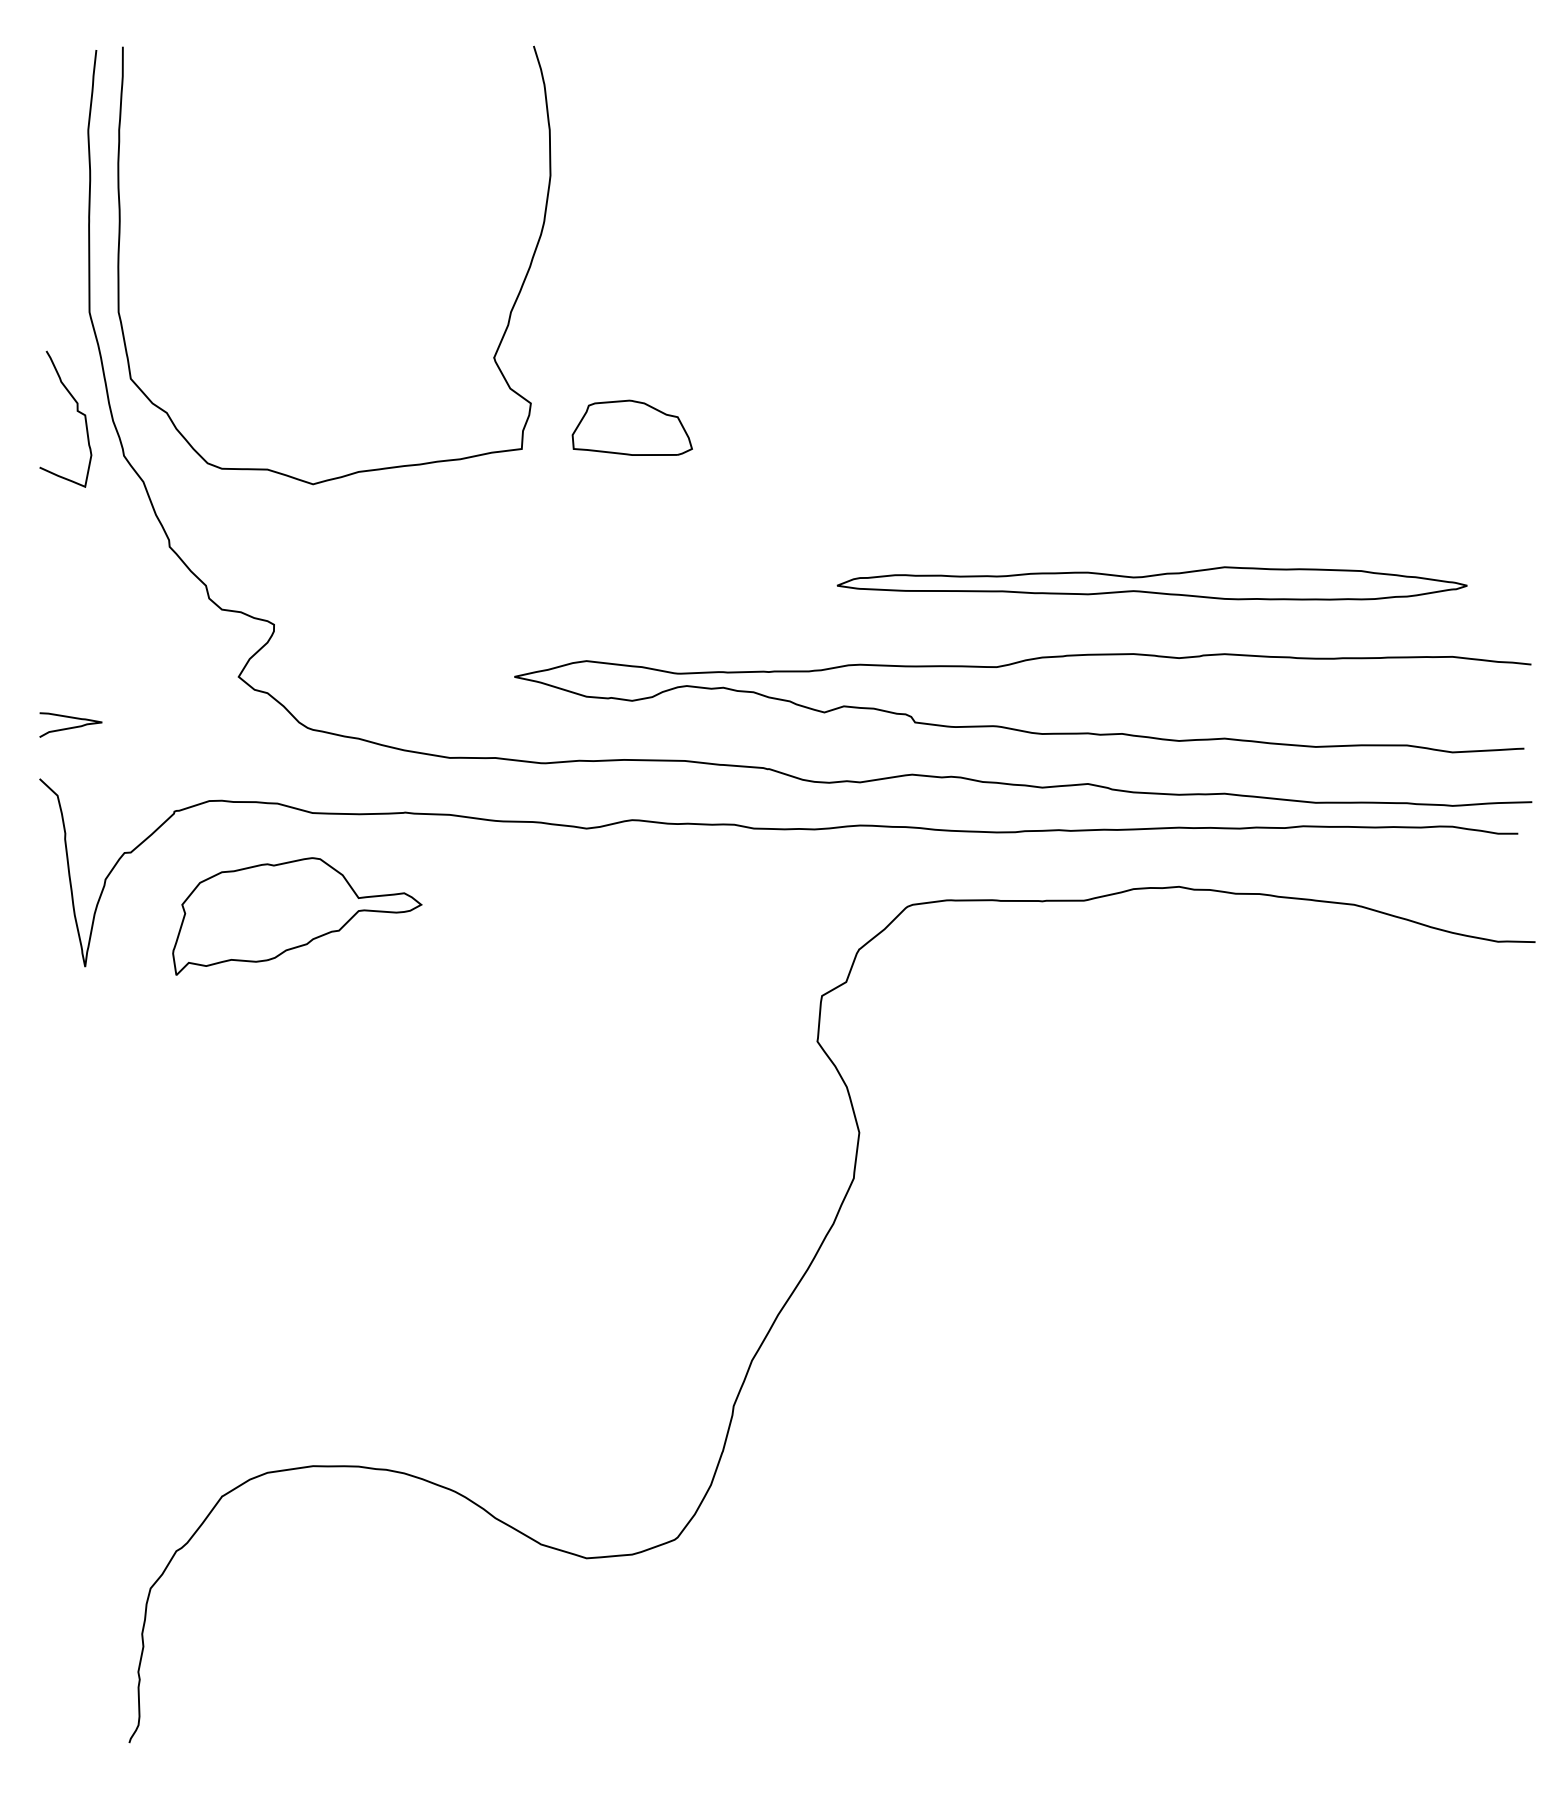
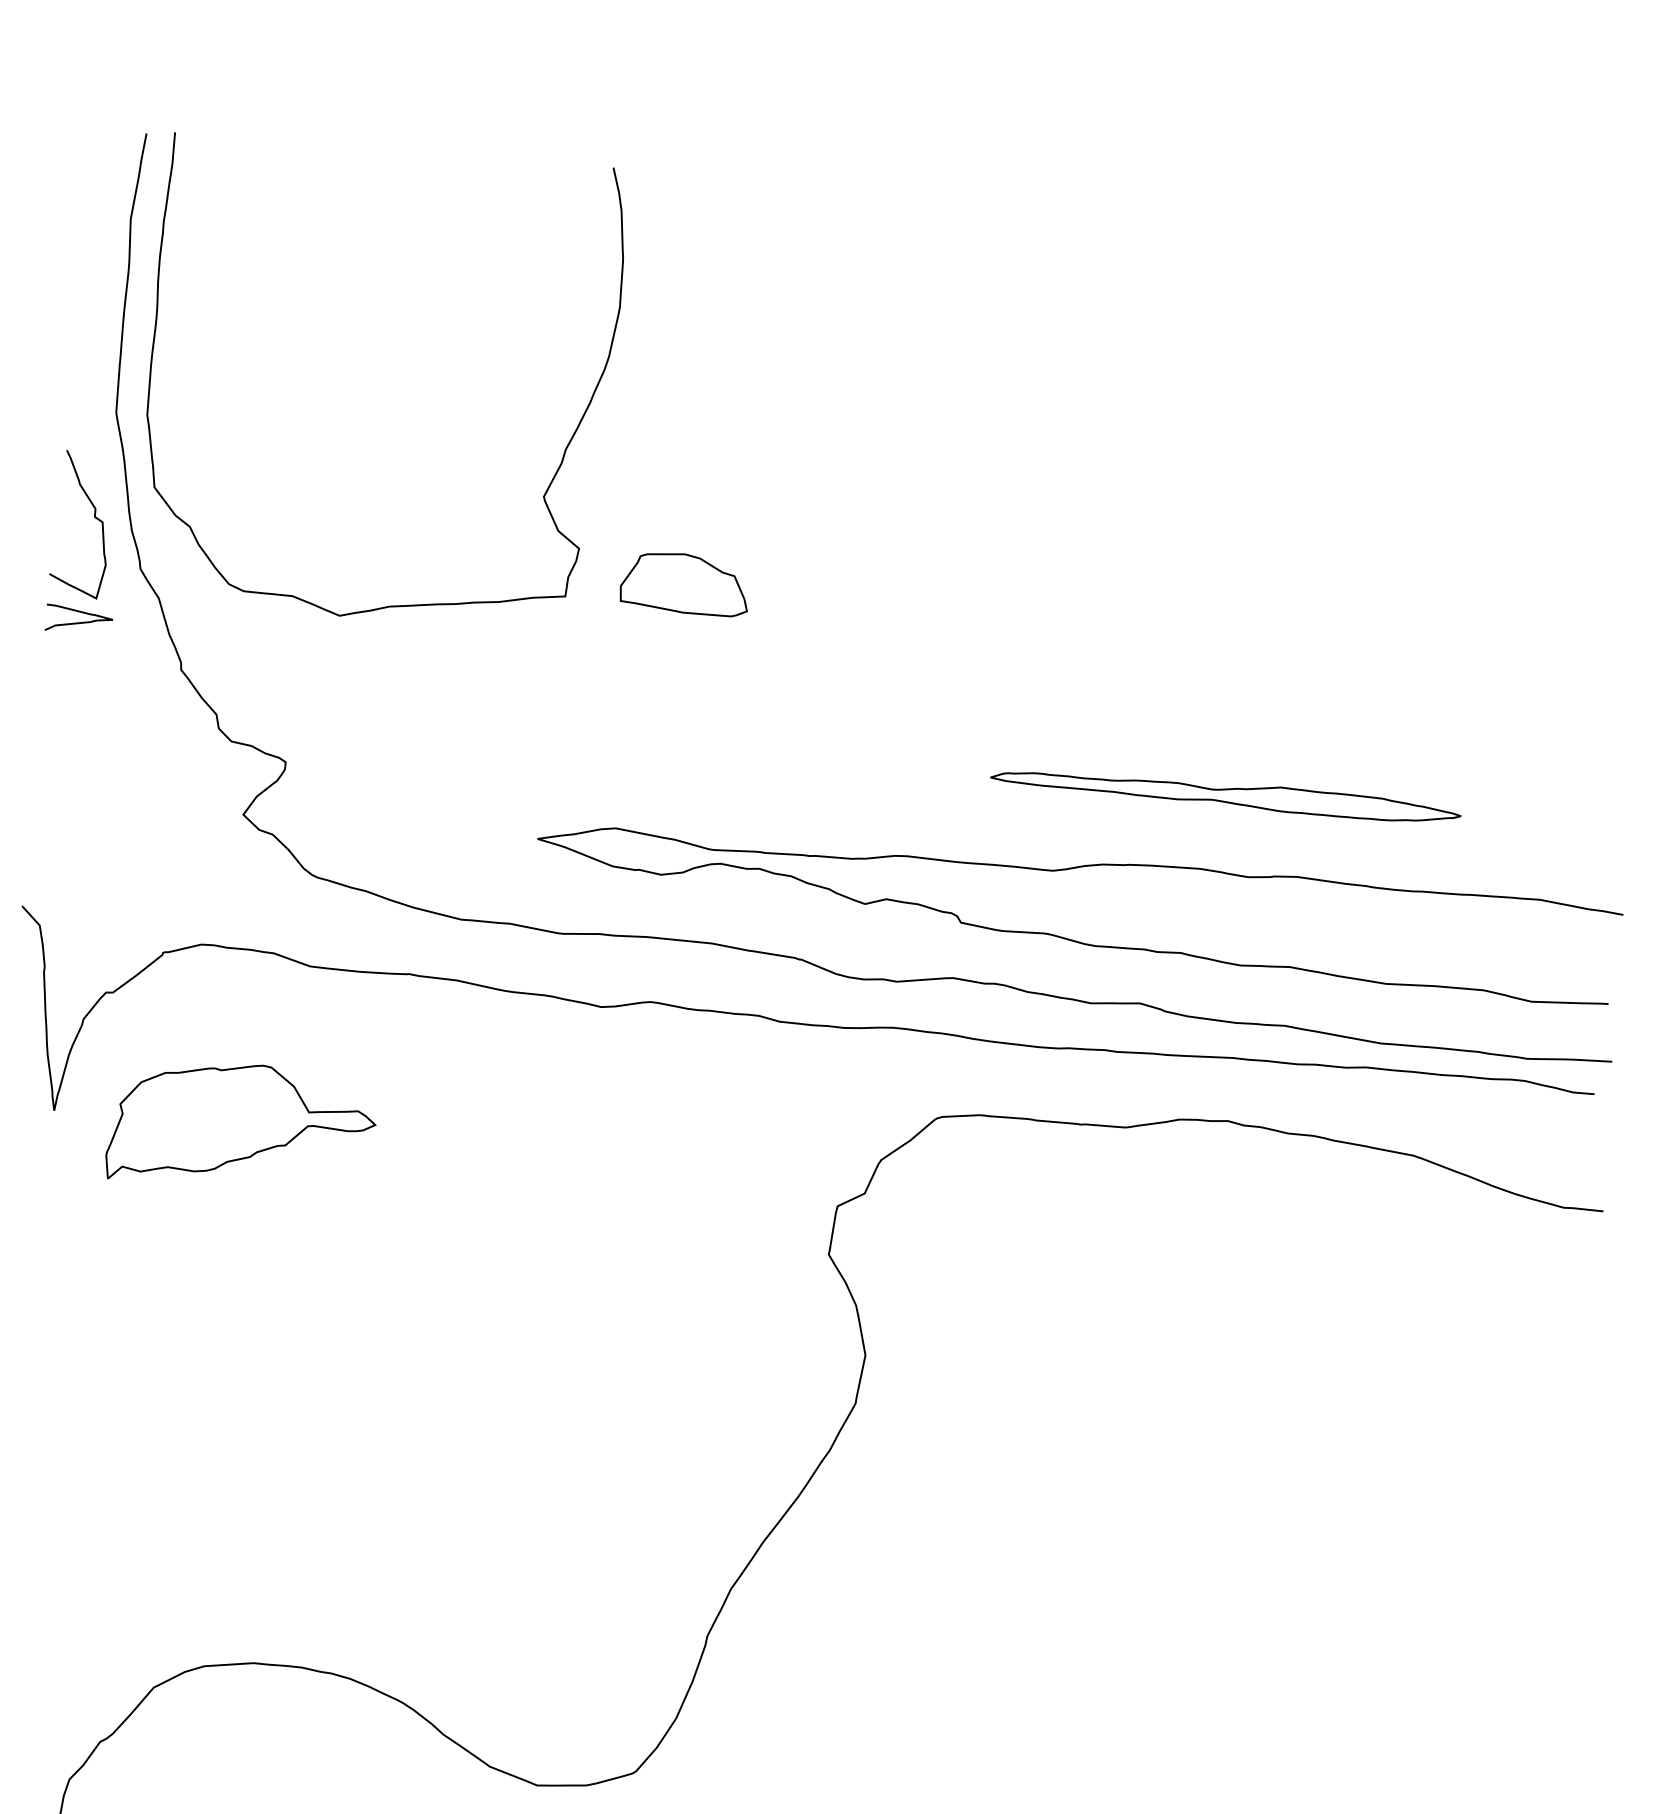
part: (1151, 583) -> (1225, 795), size x0.7
curve: (72, 726) -> (80, 621), moved
part: (297, 916) -> (242, 1126), moved

